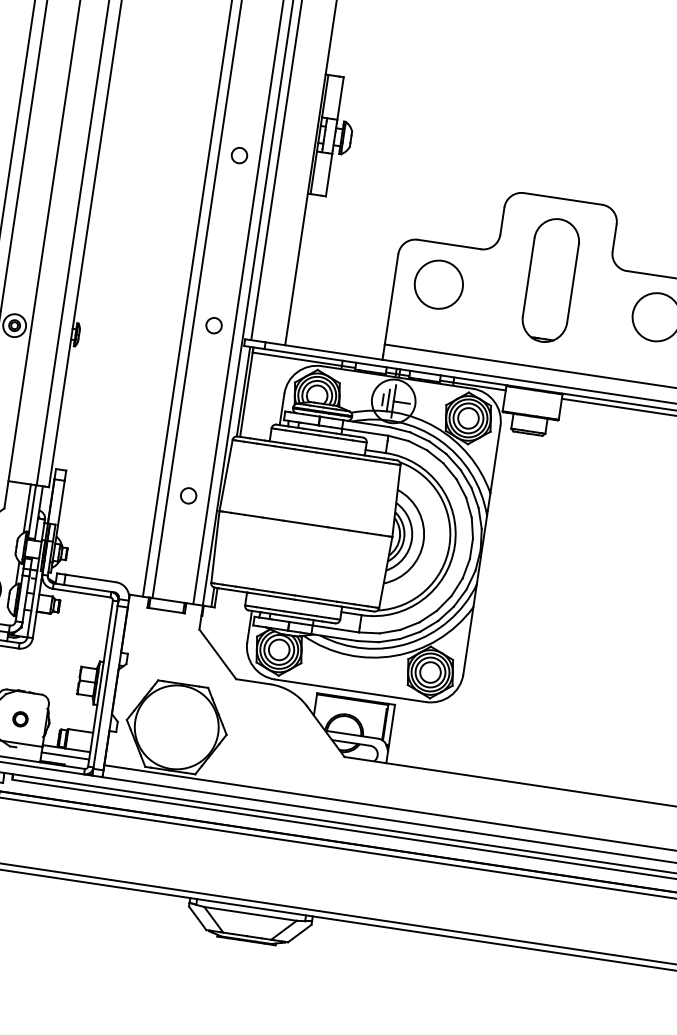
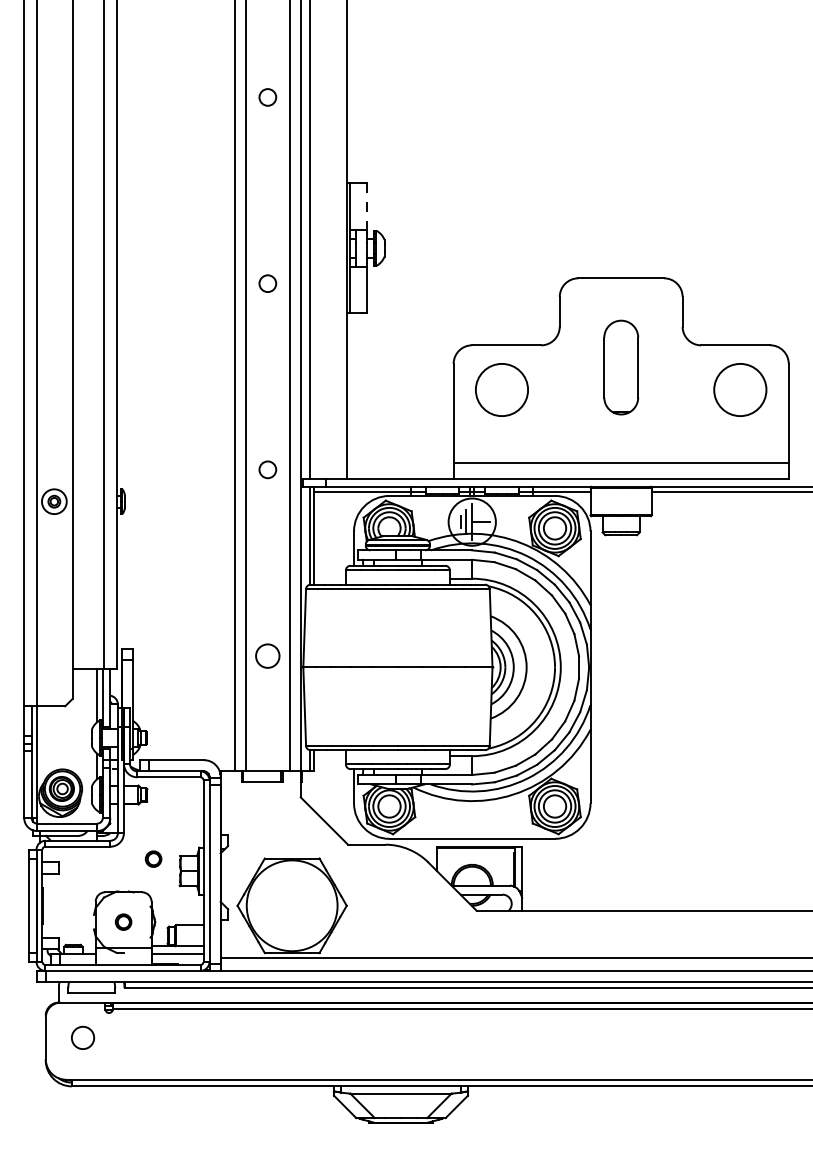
line: (340, 98) -> (366, 206), solid -> dashed
part: (551, 280) -> (621, 367), size x0.7
circle: (188, 495) -> (267, 655), size x1.4
part: (56, 665) -> (153, 858), added

